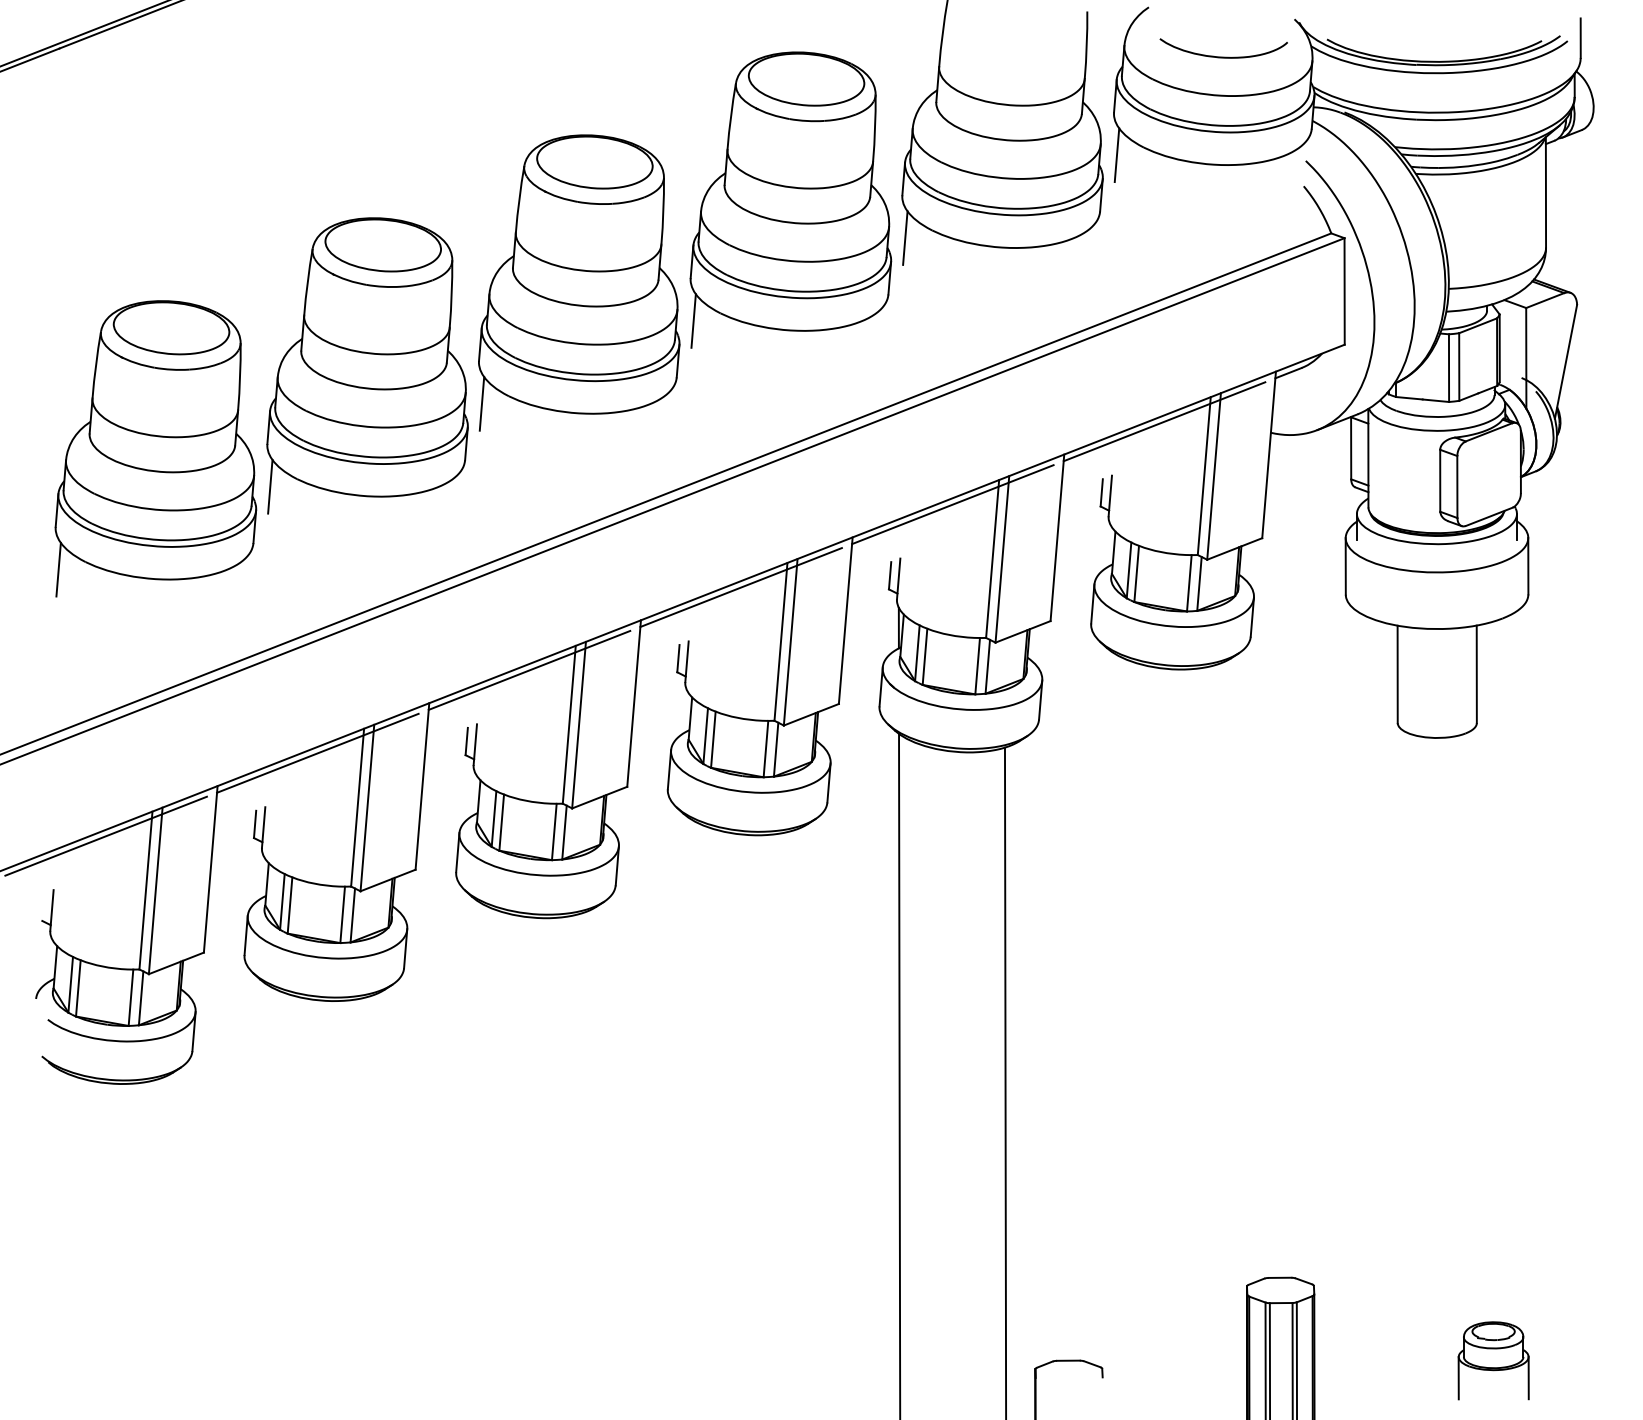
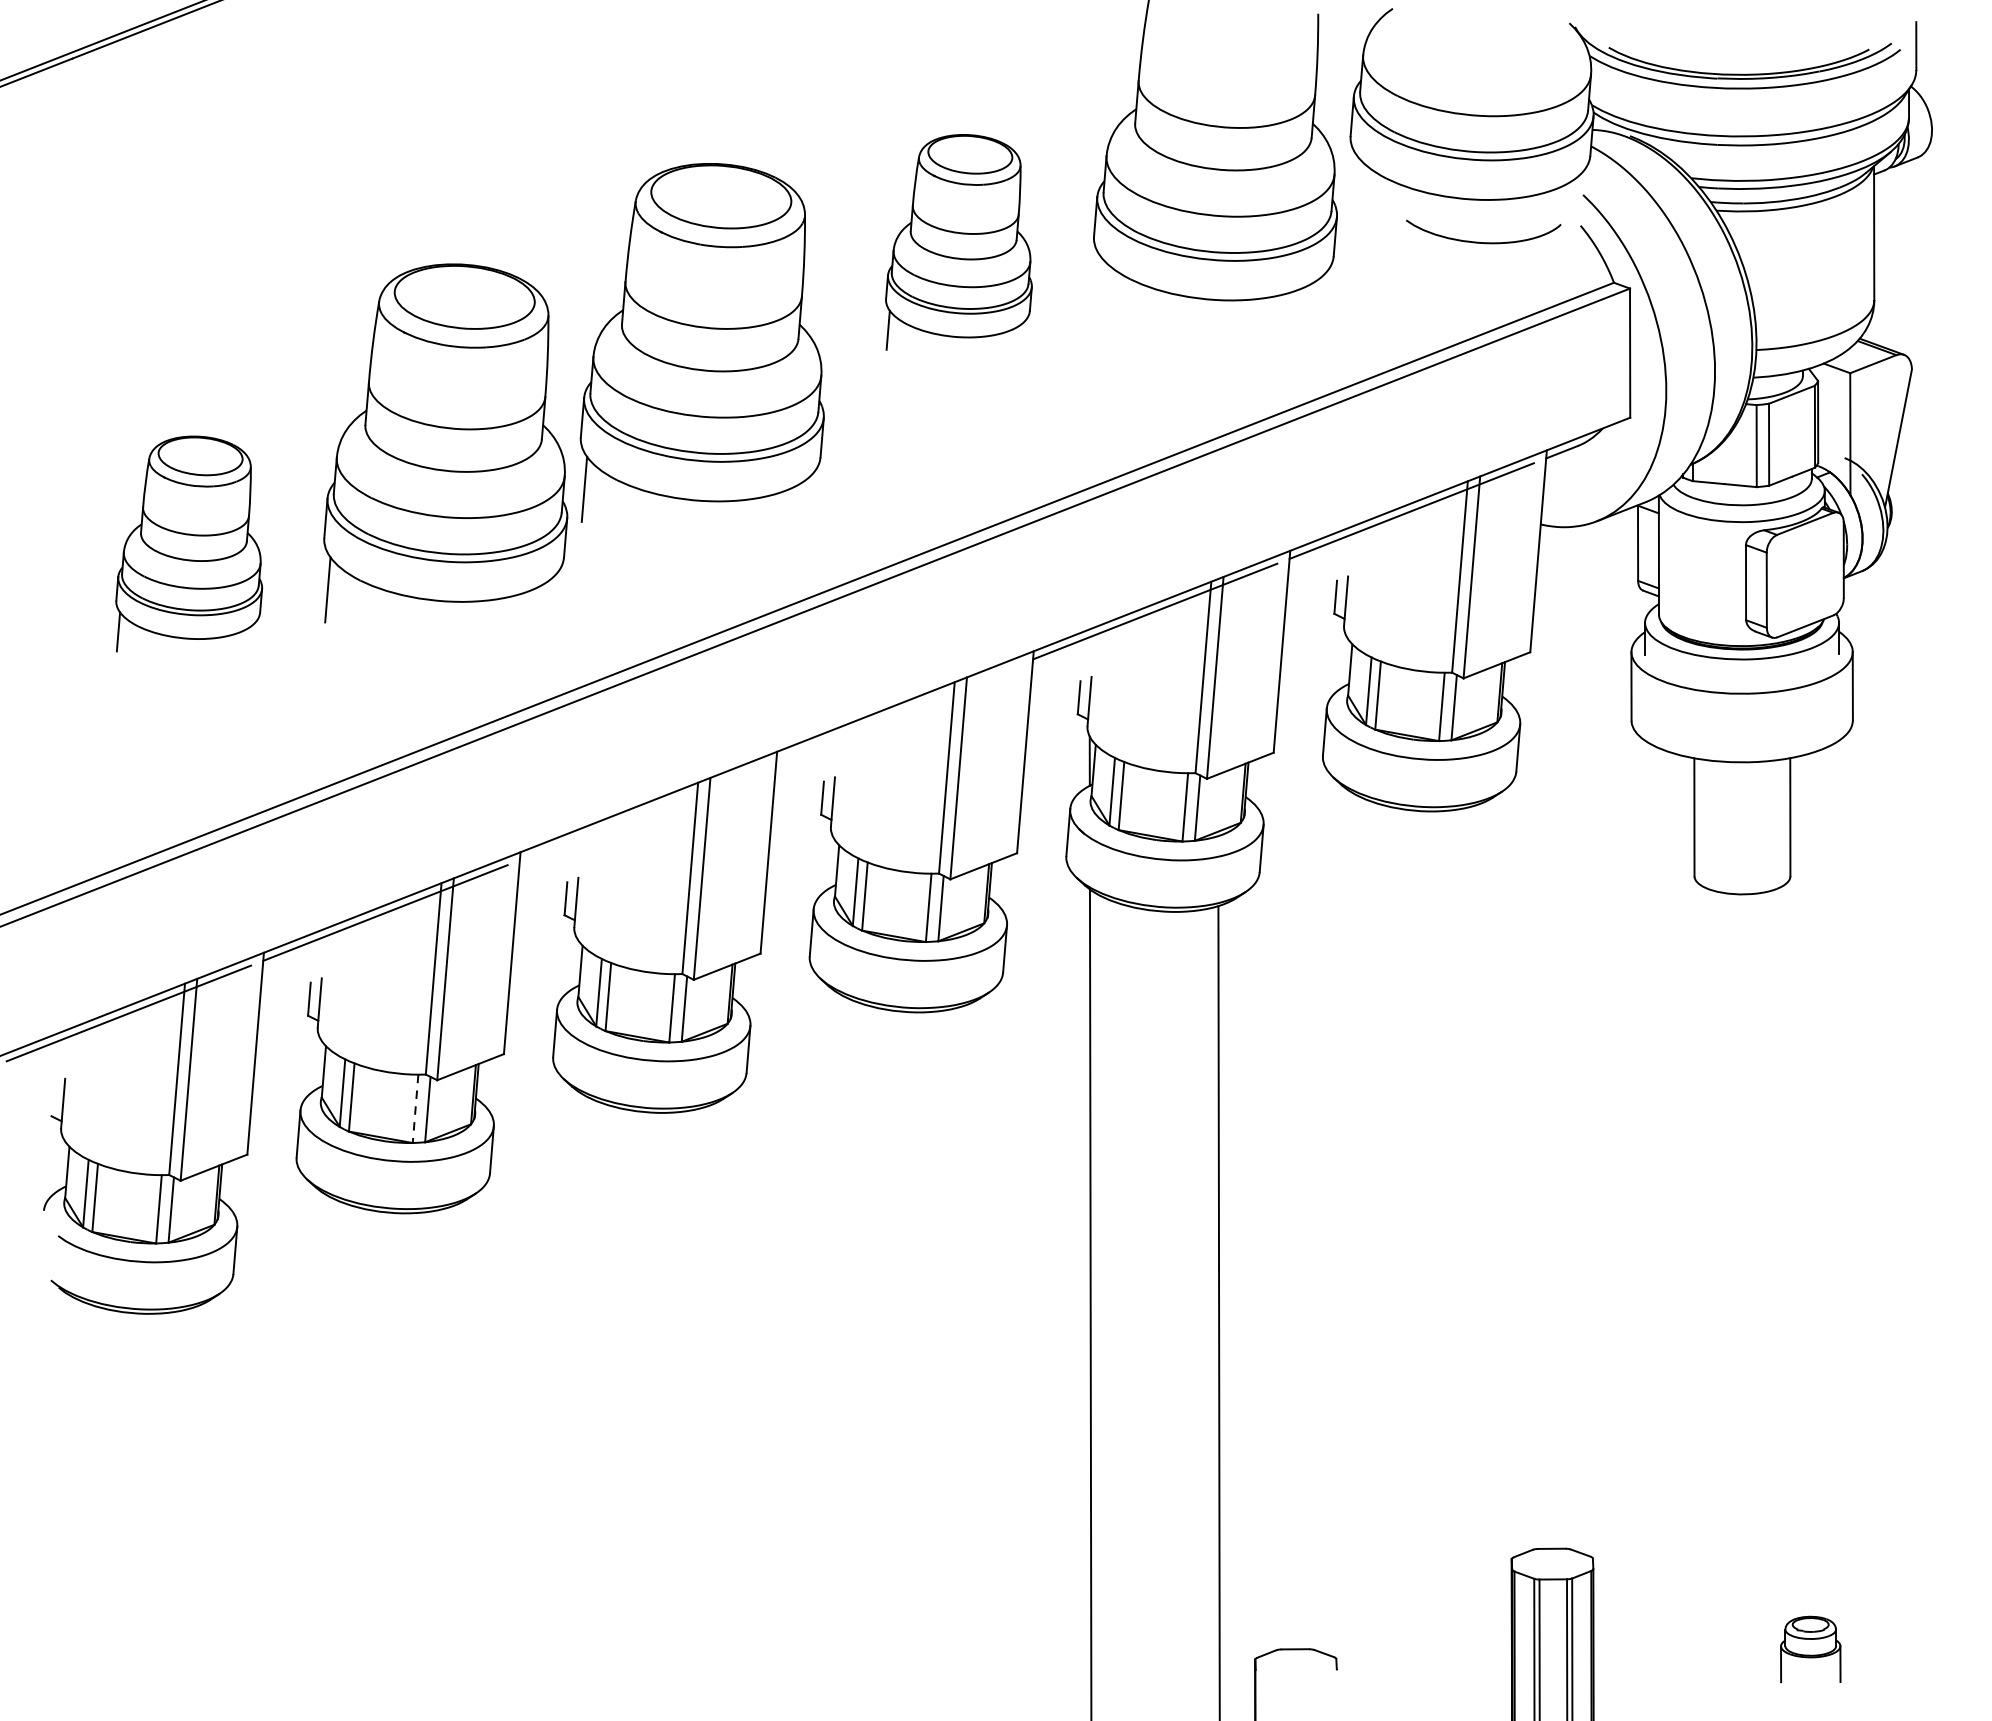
curve: (1223, 56) -> (1483, 241), moved
line: (1116, 155) -> (1353, 188), removed
part: (790, 199) -> (958, 241), size x0.6
line: (905, 237) -> (1097, 287), removed
part: (155, 448) -> (188, 543), size x0.6
line: (740, 587) -> (897, 712), removed
line: (529, 669) -> (642, 811), removed
line: (342, 915) -> (415, 1109), solid -> dashed
part: (1493, 1360) -> (1810, 1649), size x0.7

